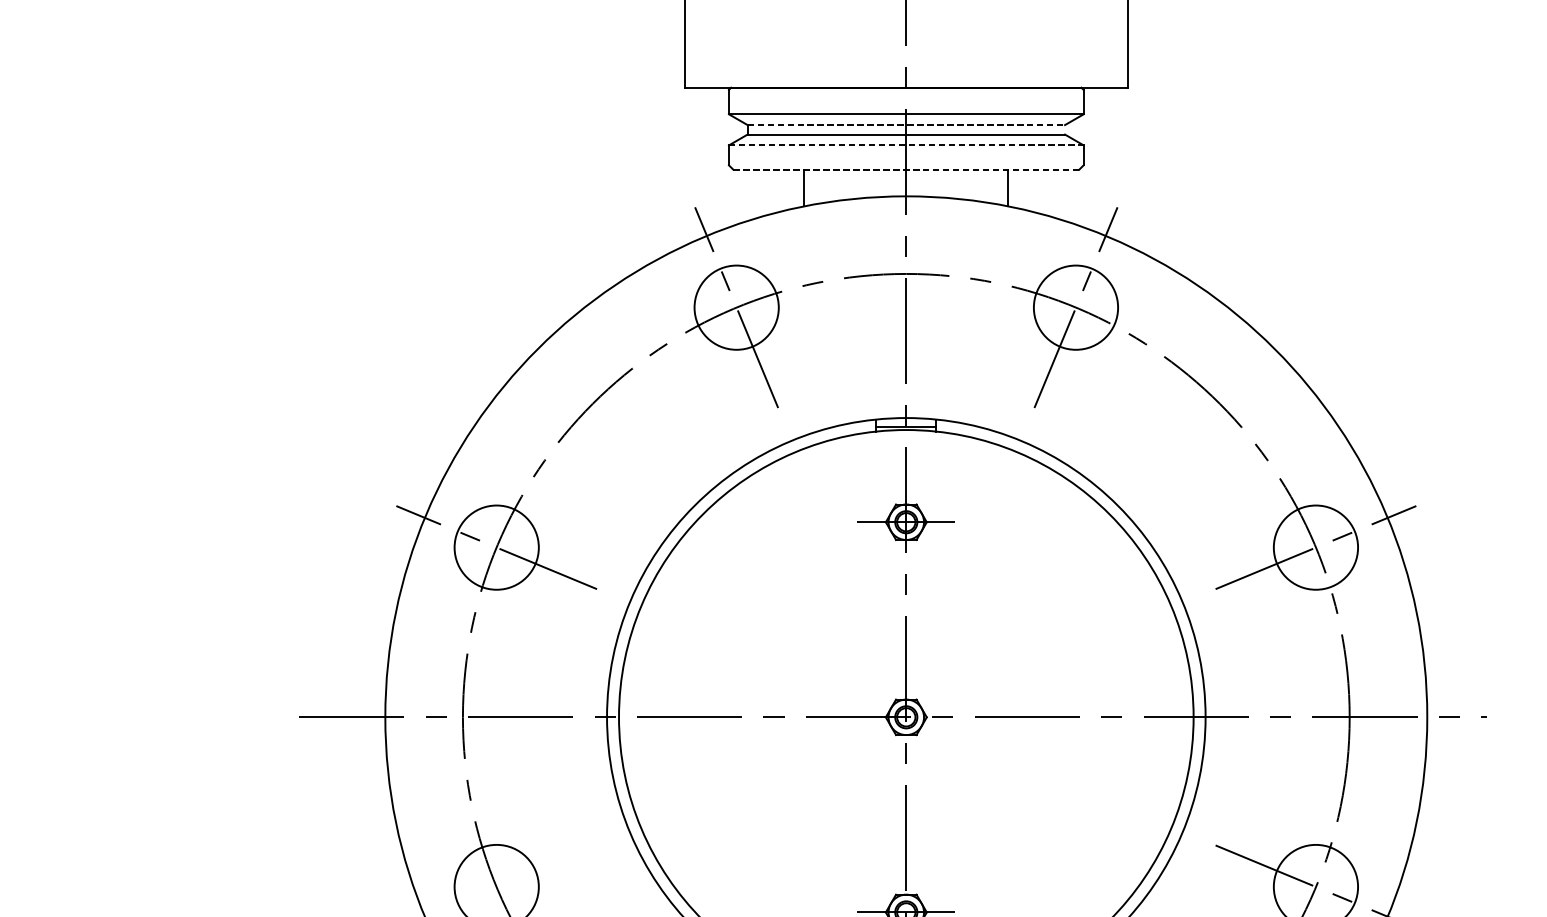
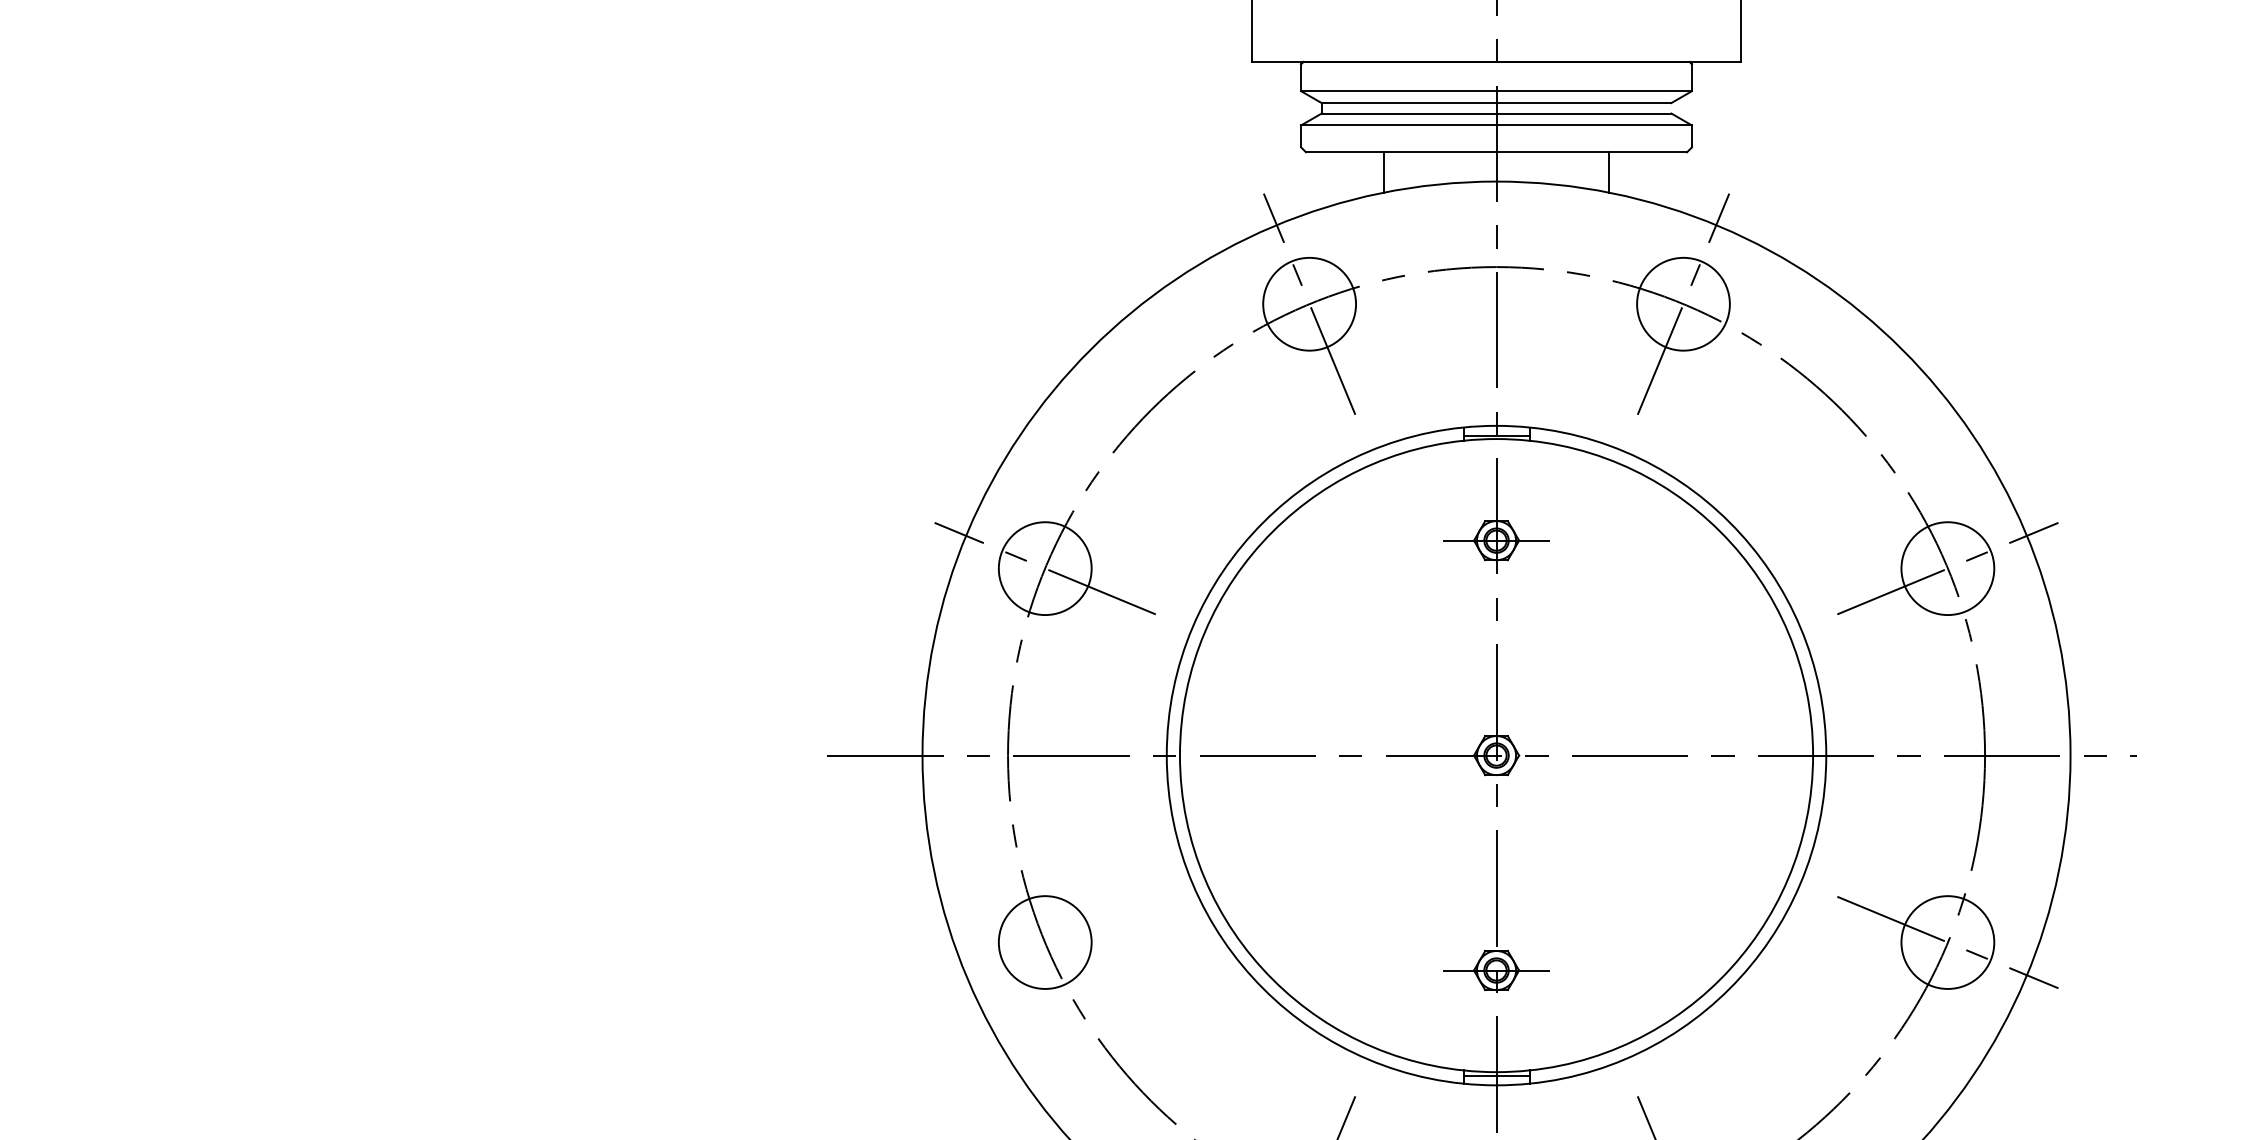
line: (906, 125) -> (1496, 103), dashed -> solid
line: (907, 145) -> (1497, 125), dashed -> solid
line: (906, 169) -> (1496, 152), dashed -> solid

